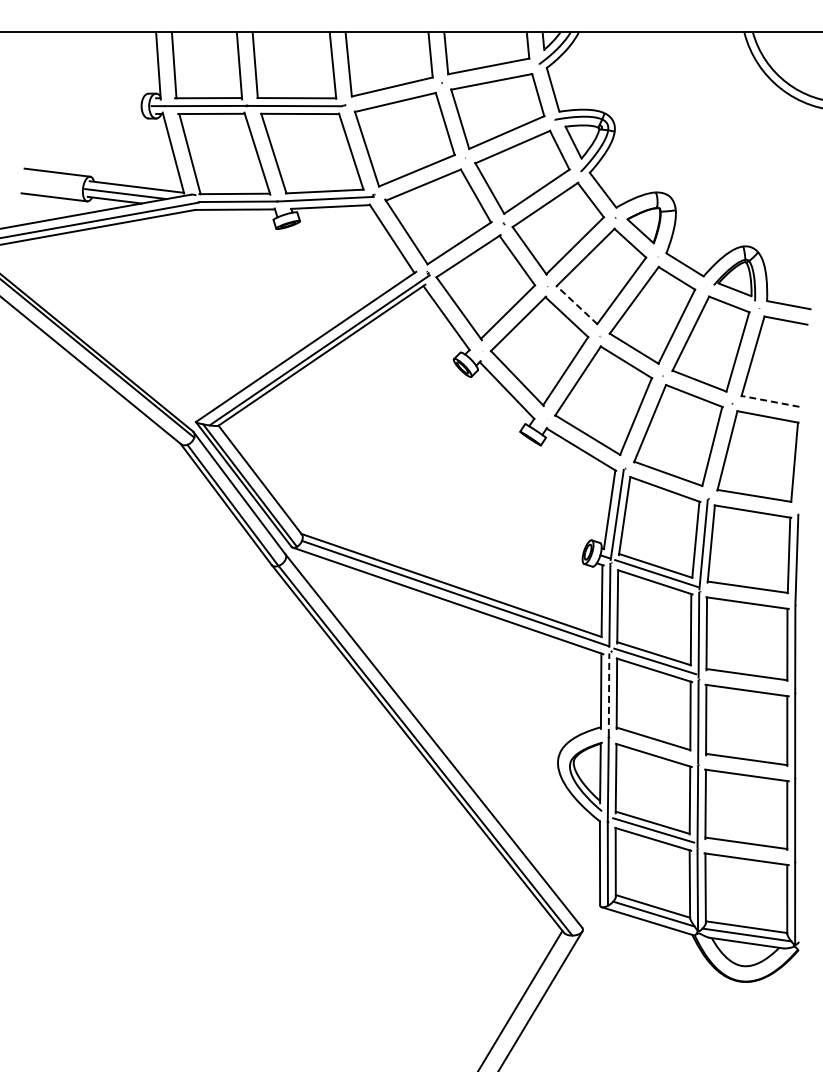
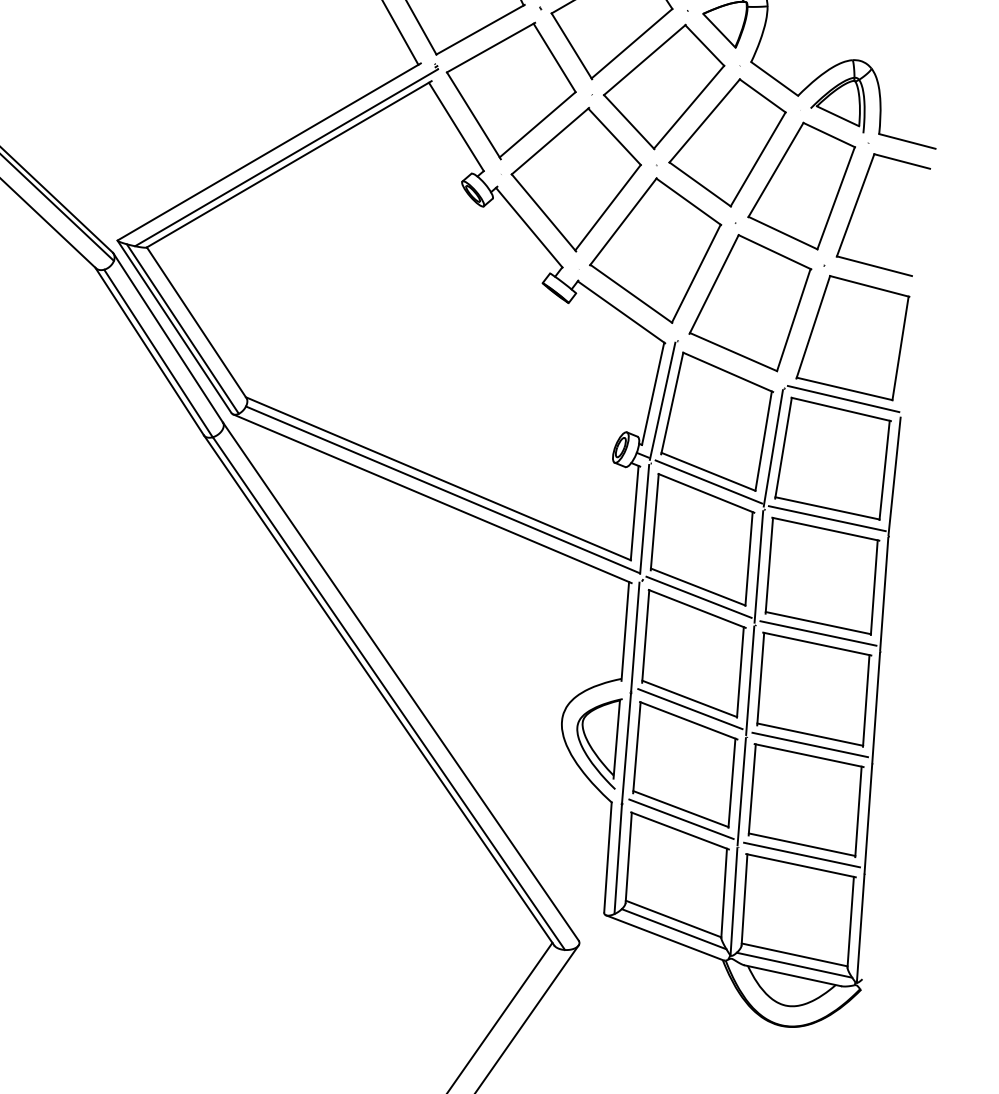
line: (576, 304) -> (628, 121), dashed -> solid
line: (770, 401) -> (874, 266), dashed -> solid
line: (754, 503) -> (844, 398), added
line: (748, 594) -> (827, 517), added
line: (747, 682) -> (818, 633), added
line: (609, 694) -> (635, 636), dashed -> solid
line: (654, 746) -> (690, 709), added
line: (746, 767) -> (809, 745), added
line: (746, 850) -> (801, 854), added

